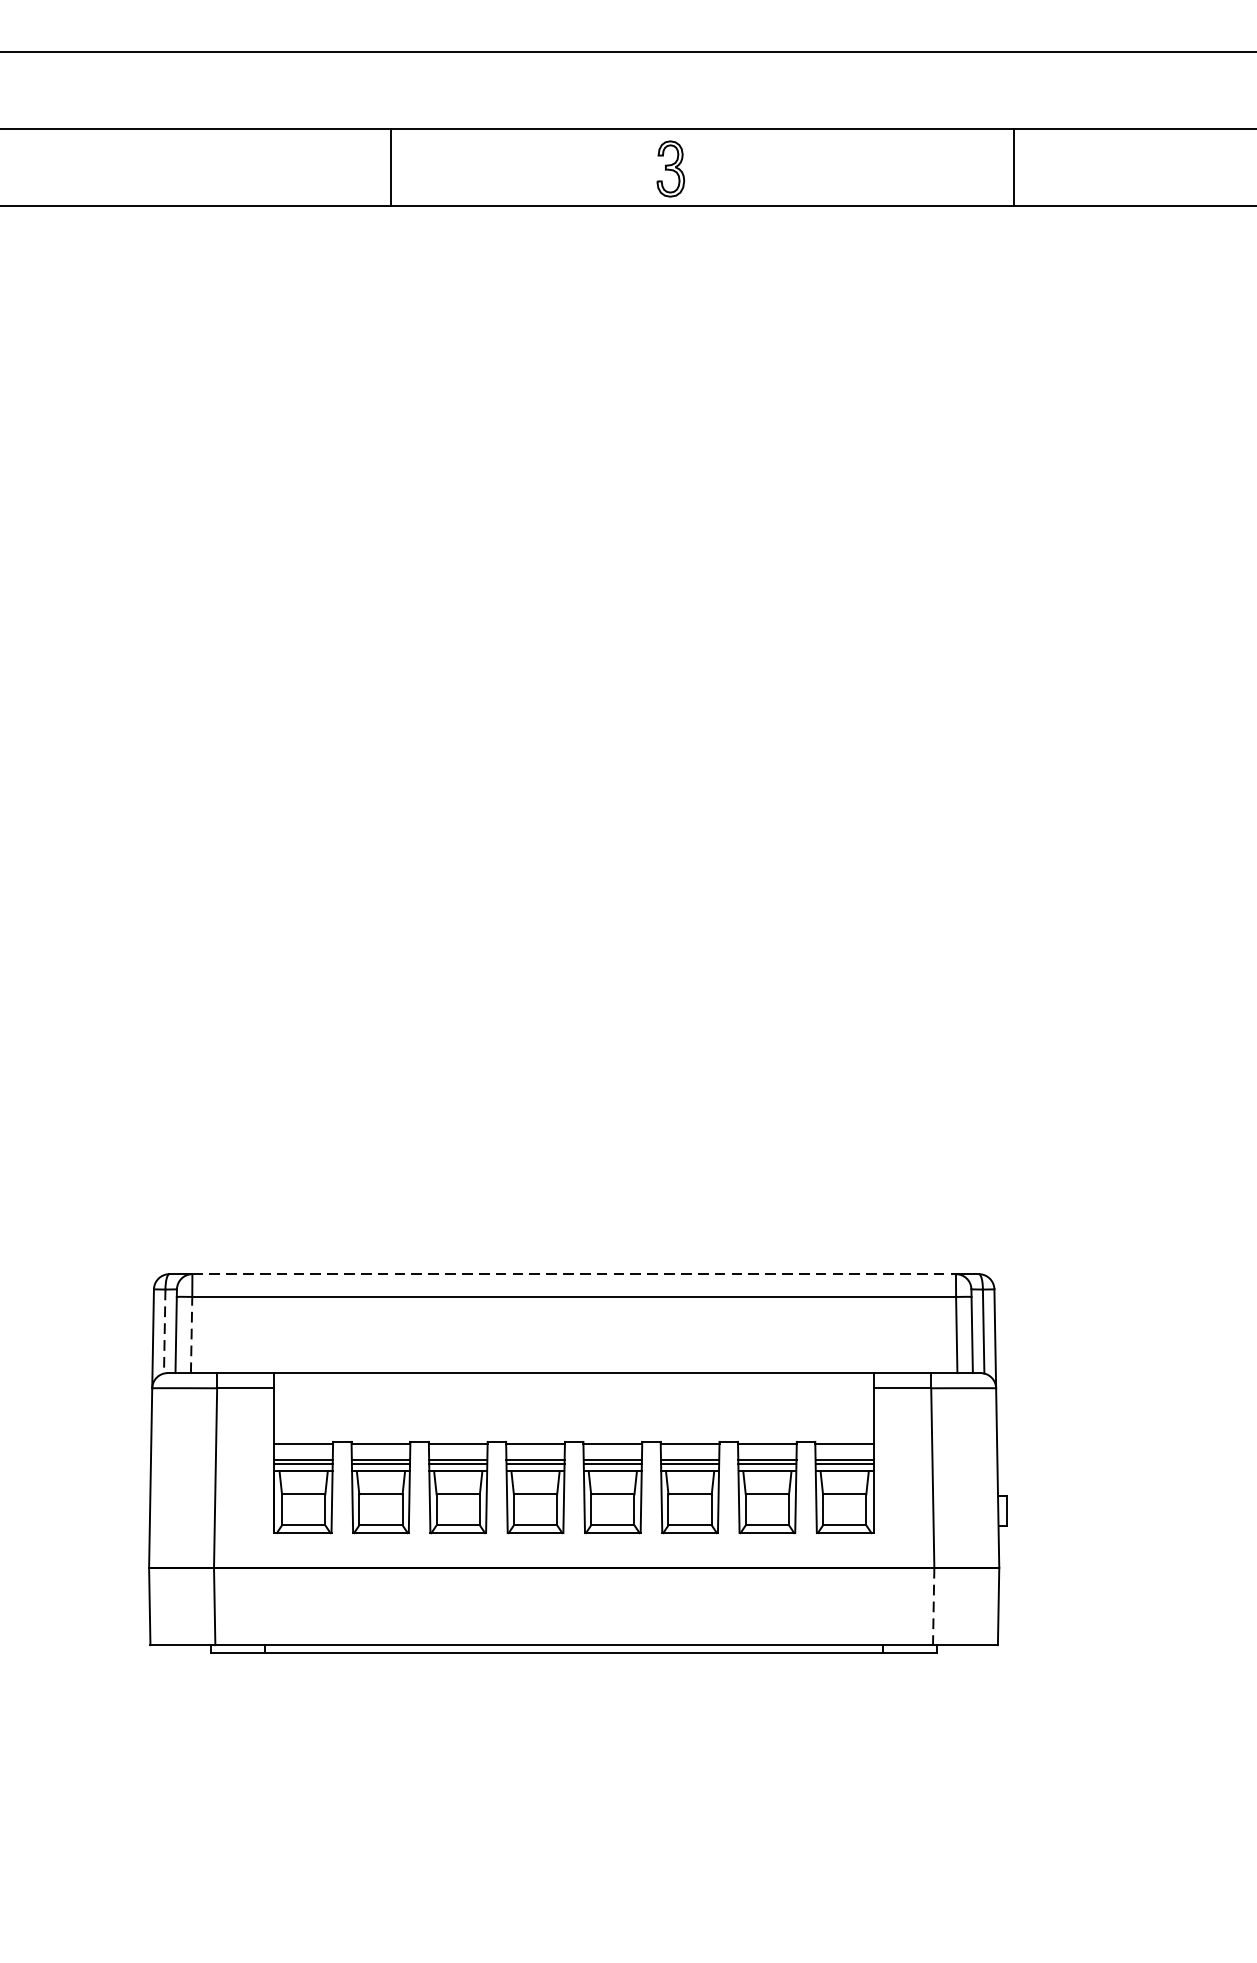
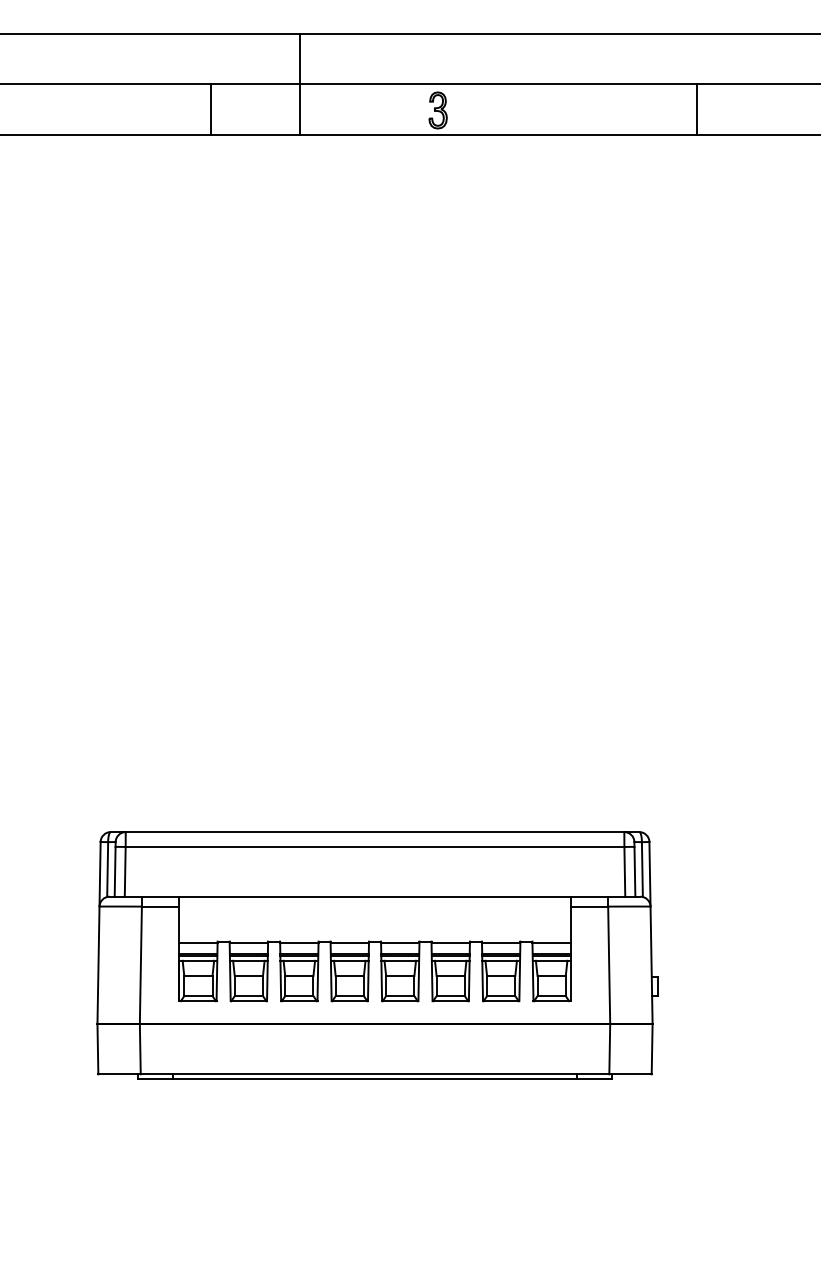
line: (458, 129) -> (299, 84), added
line: (391, 167) -> (211, 109), moved
line: (1012, 167) -> (696, 109), moved
line: (574, 1274) -> (375, 832), dashed -> solid
line: (164, 1332) -> (107, 870), dashed -> solid
line: (192, 1334) -> (125, 871), dashed -> solid
line: (933, 1607) -> (609, 1049), dashed -> solid

